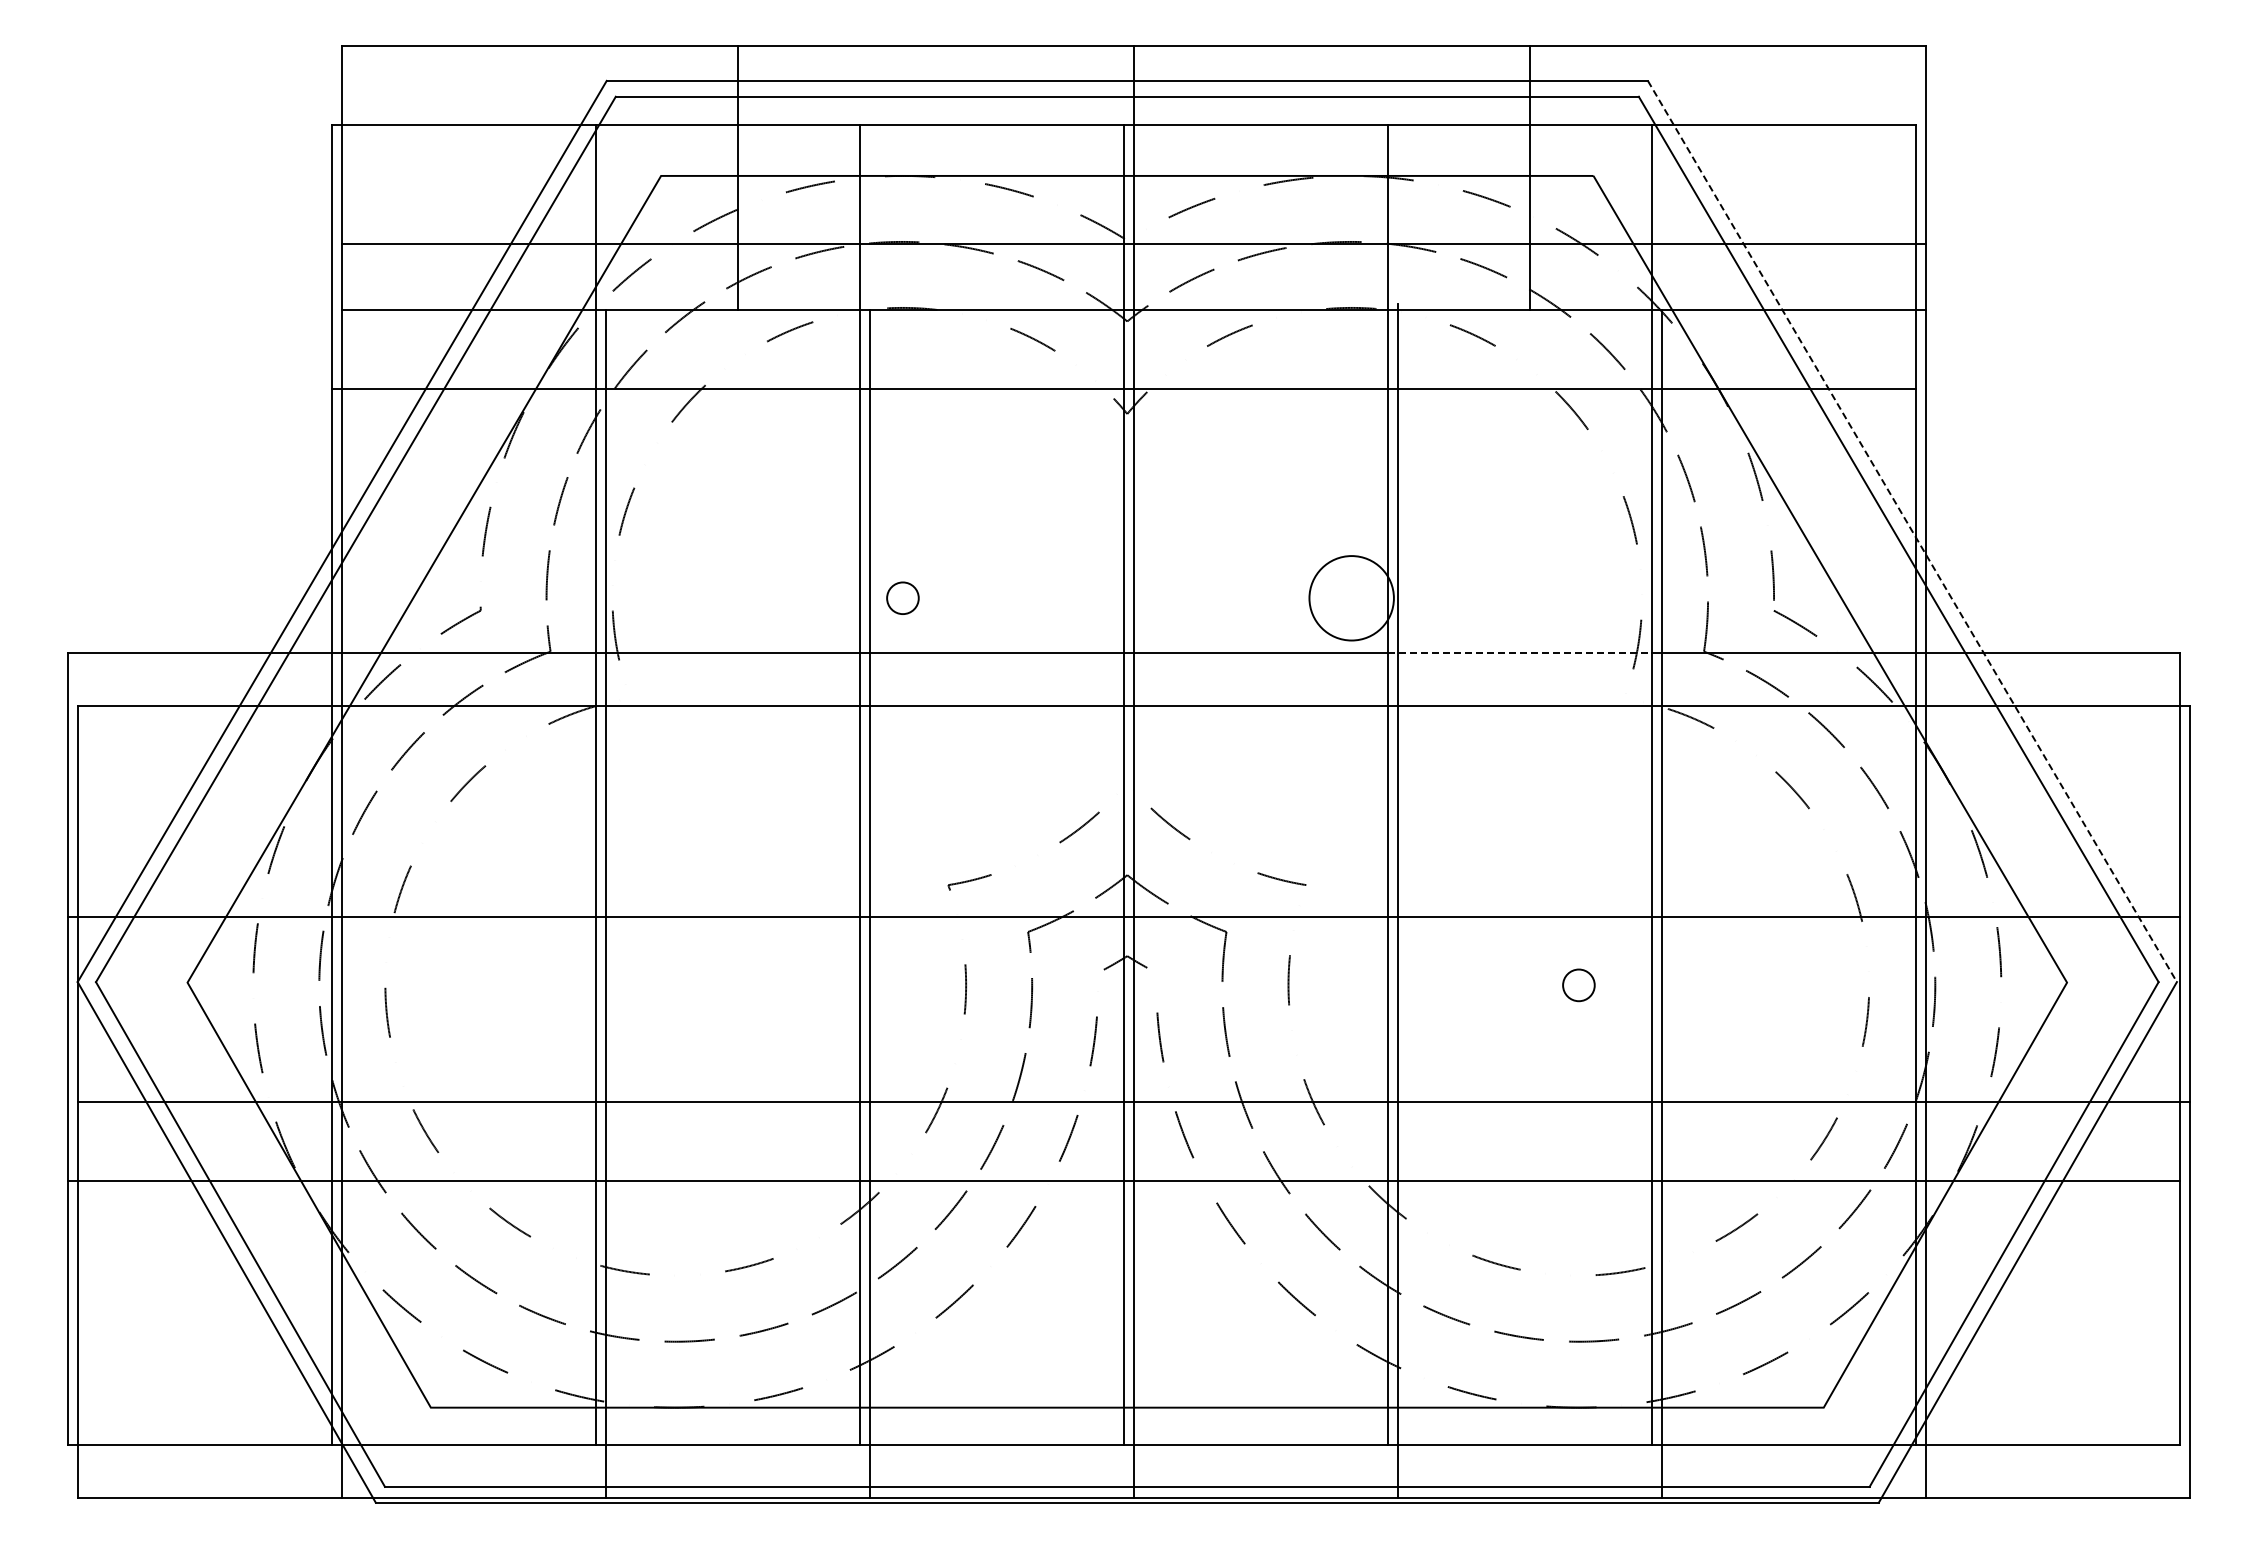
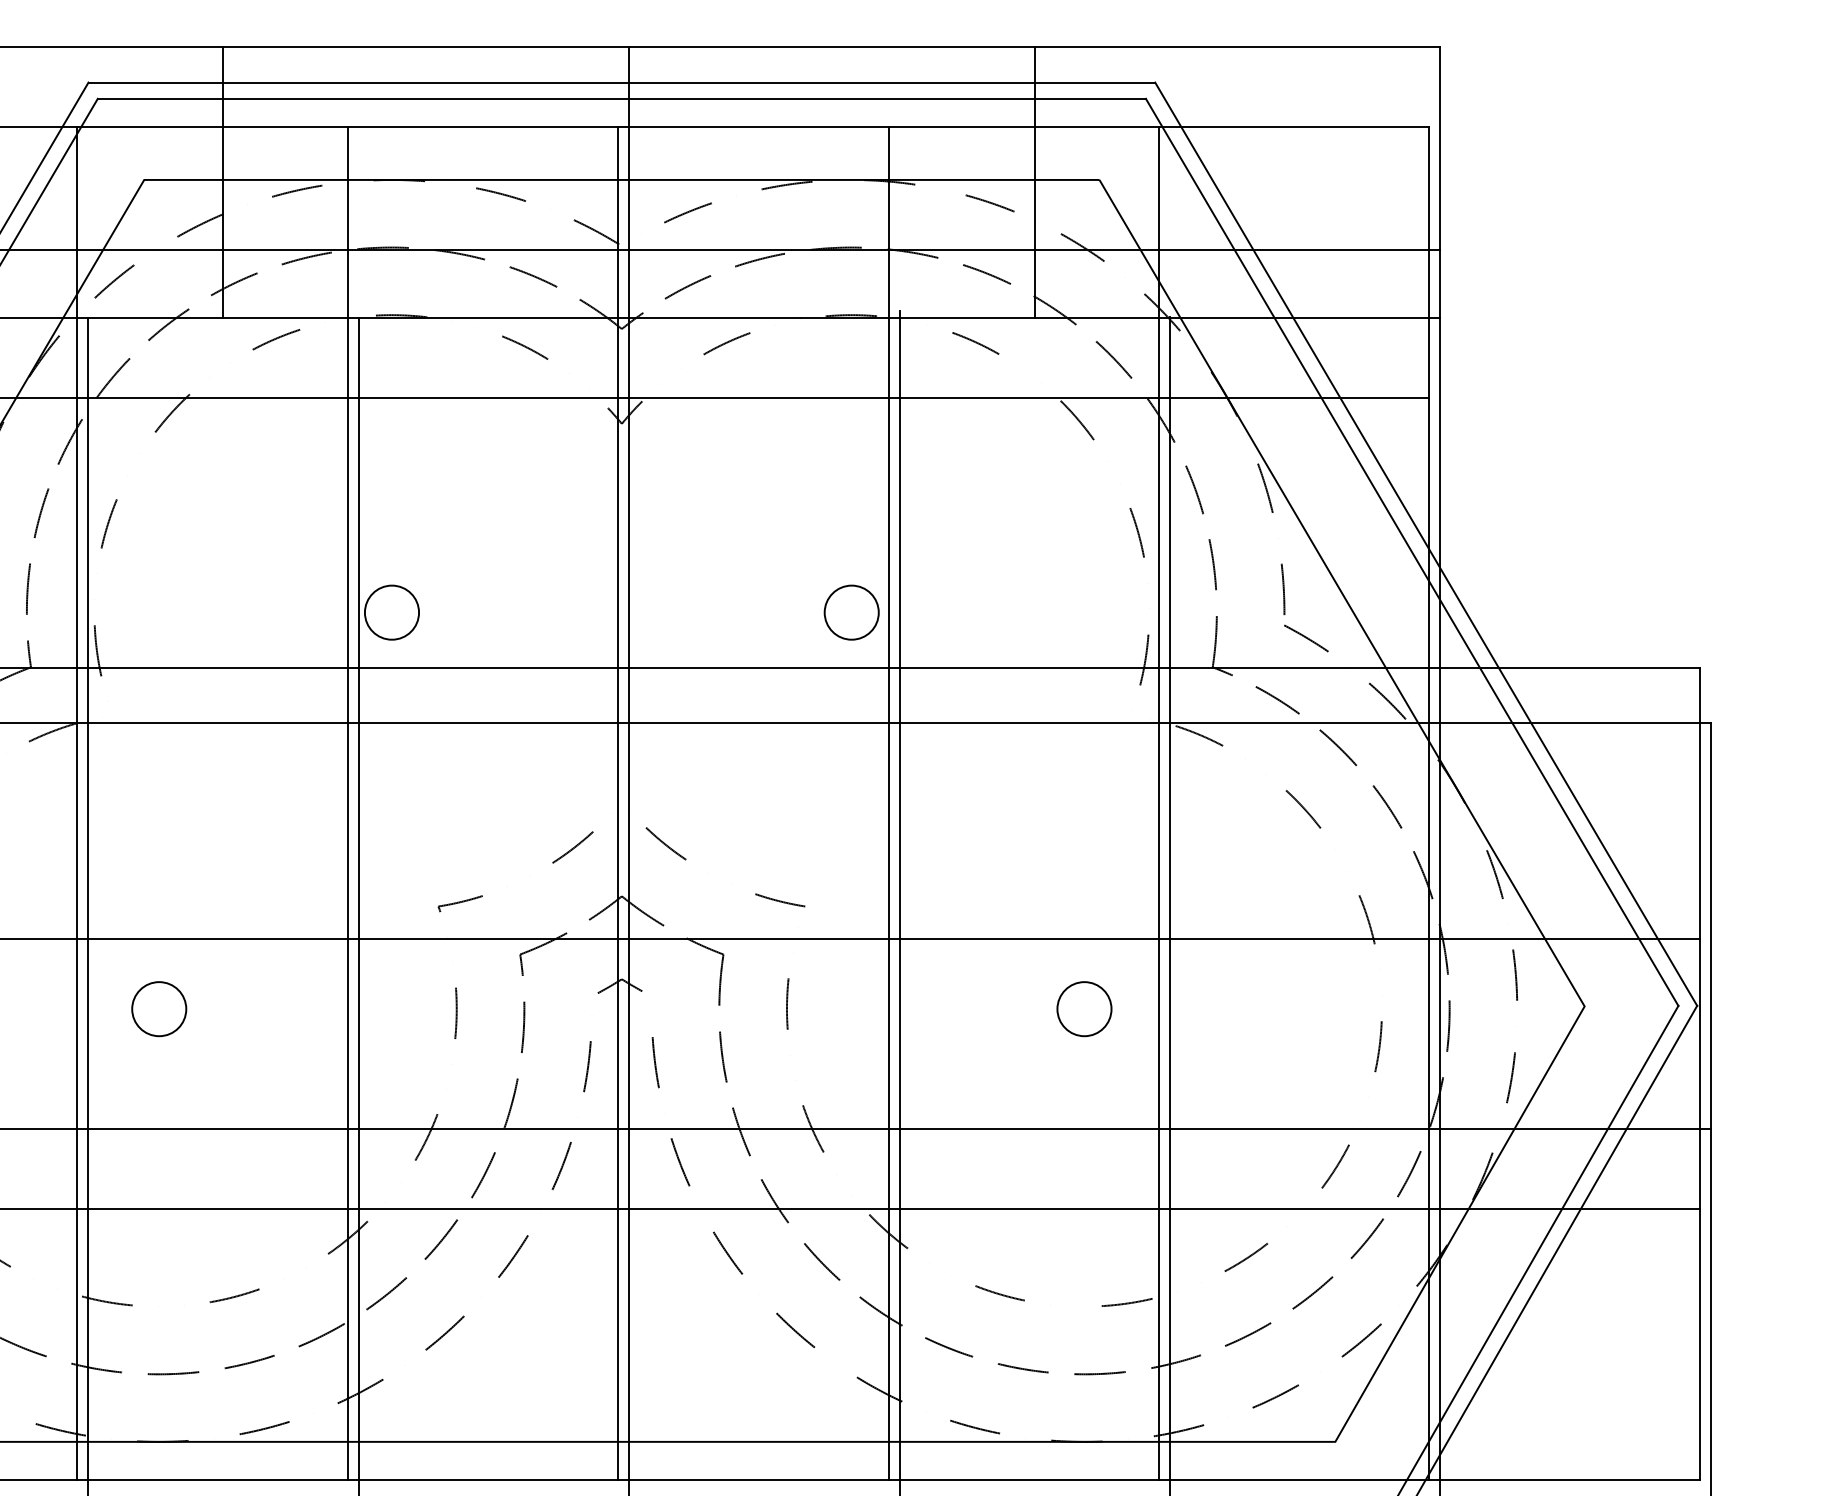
line: (1912, 531) -> (1426, 544), dashed -> solid
circle: (902, 597) -> (391, 611), size x1.67
circle: (1351, 597) -> (851, 611), size x0.62
line: (1519, 652) -> (1023, 668), dashed -> solid
circle: (675, 985) -> (158, 1009), added
circle: (1578, 985) -> (1084, 1009), size x1.67

